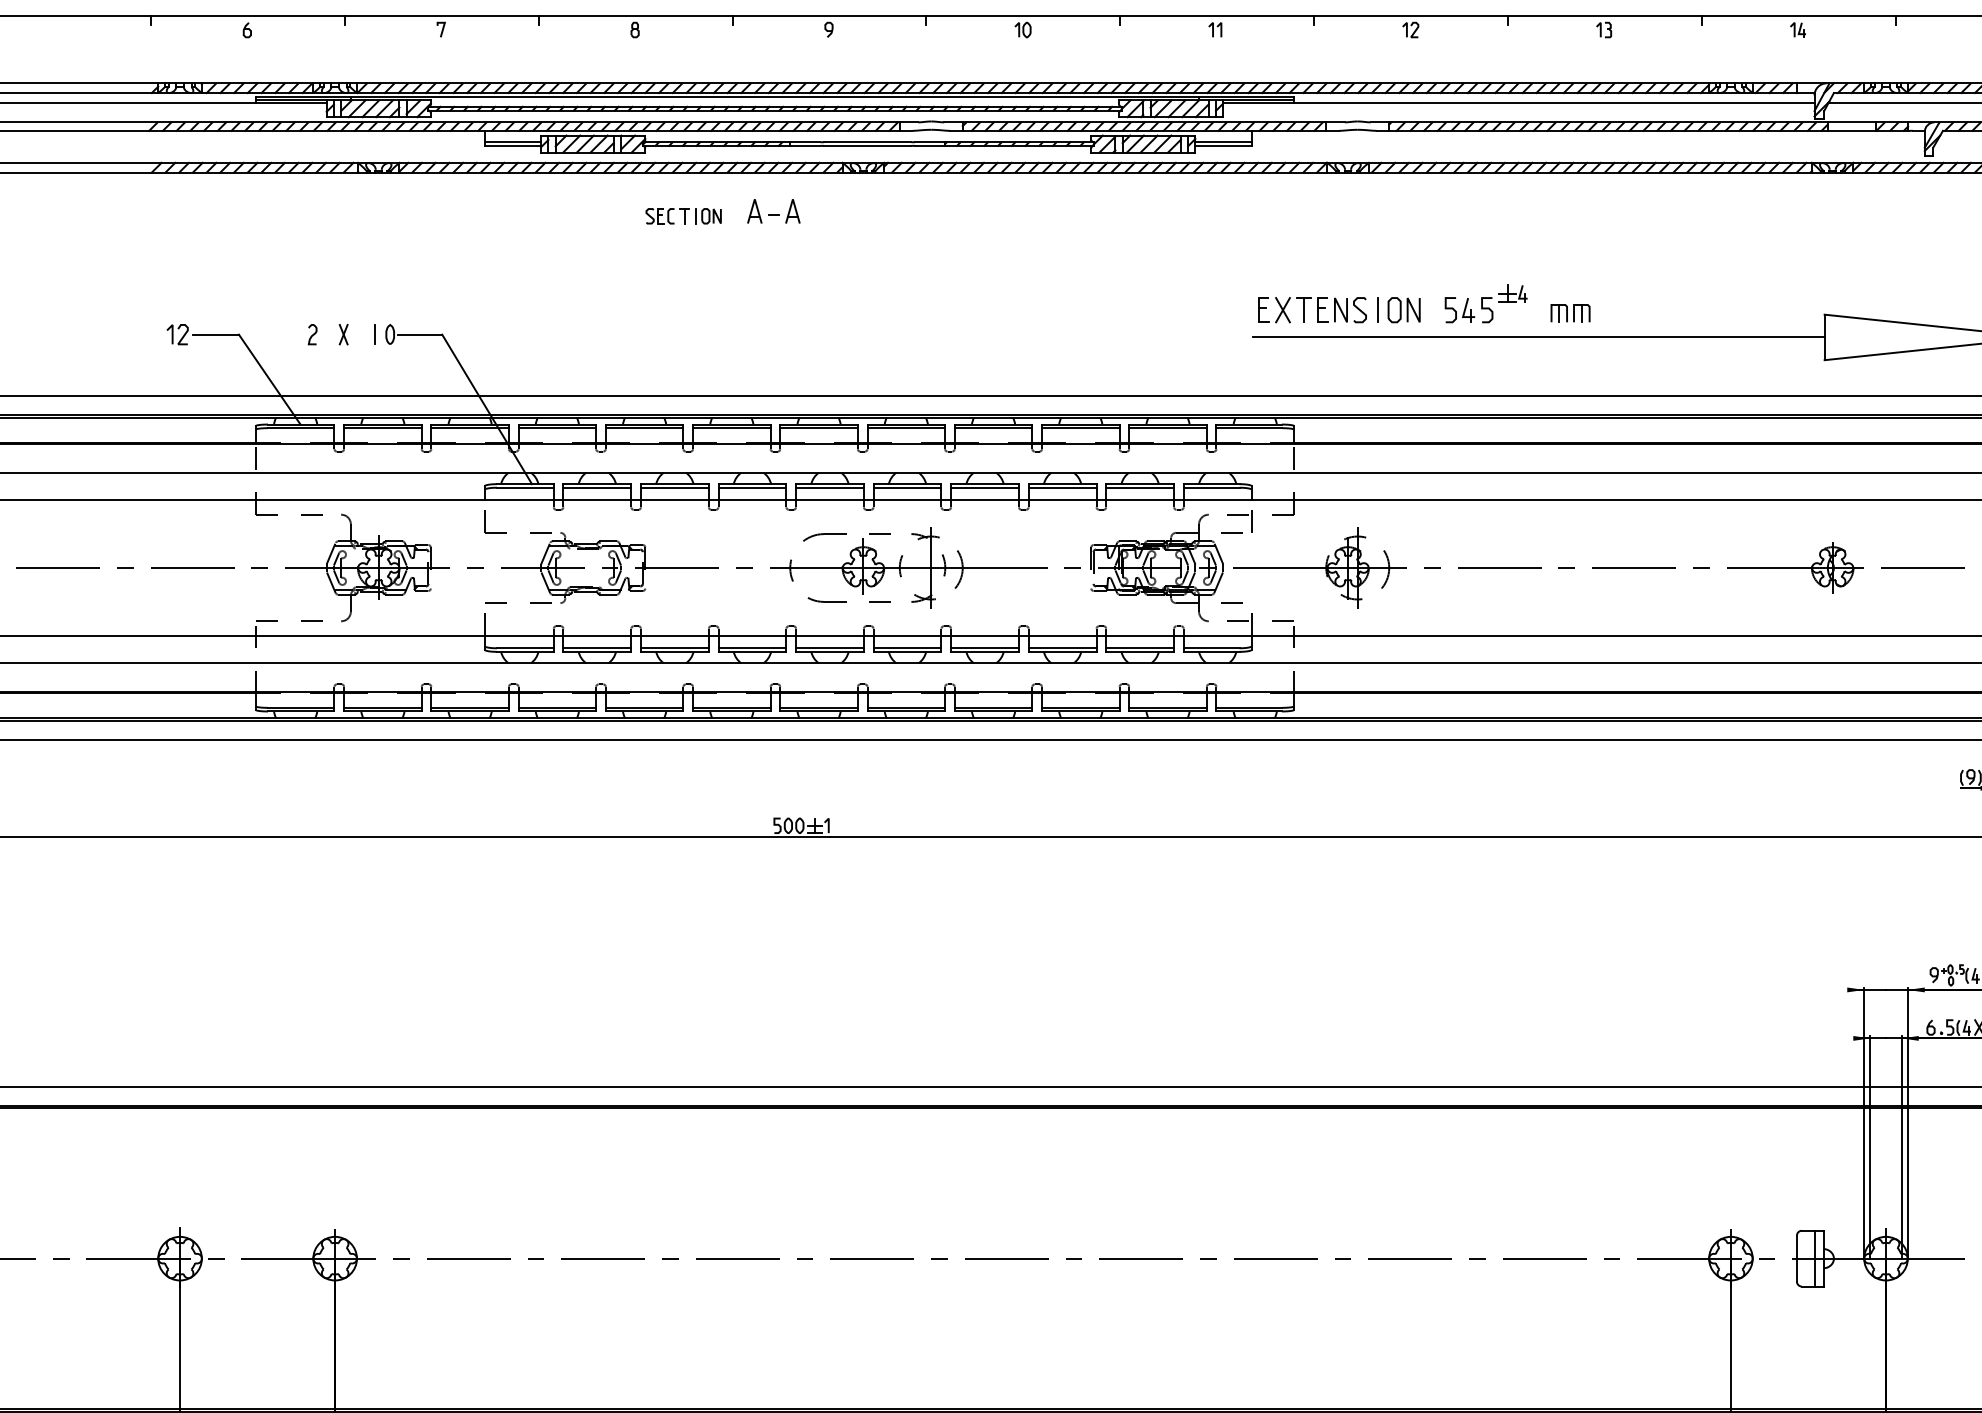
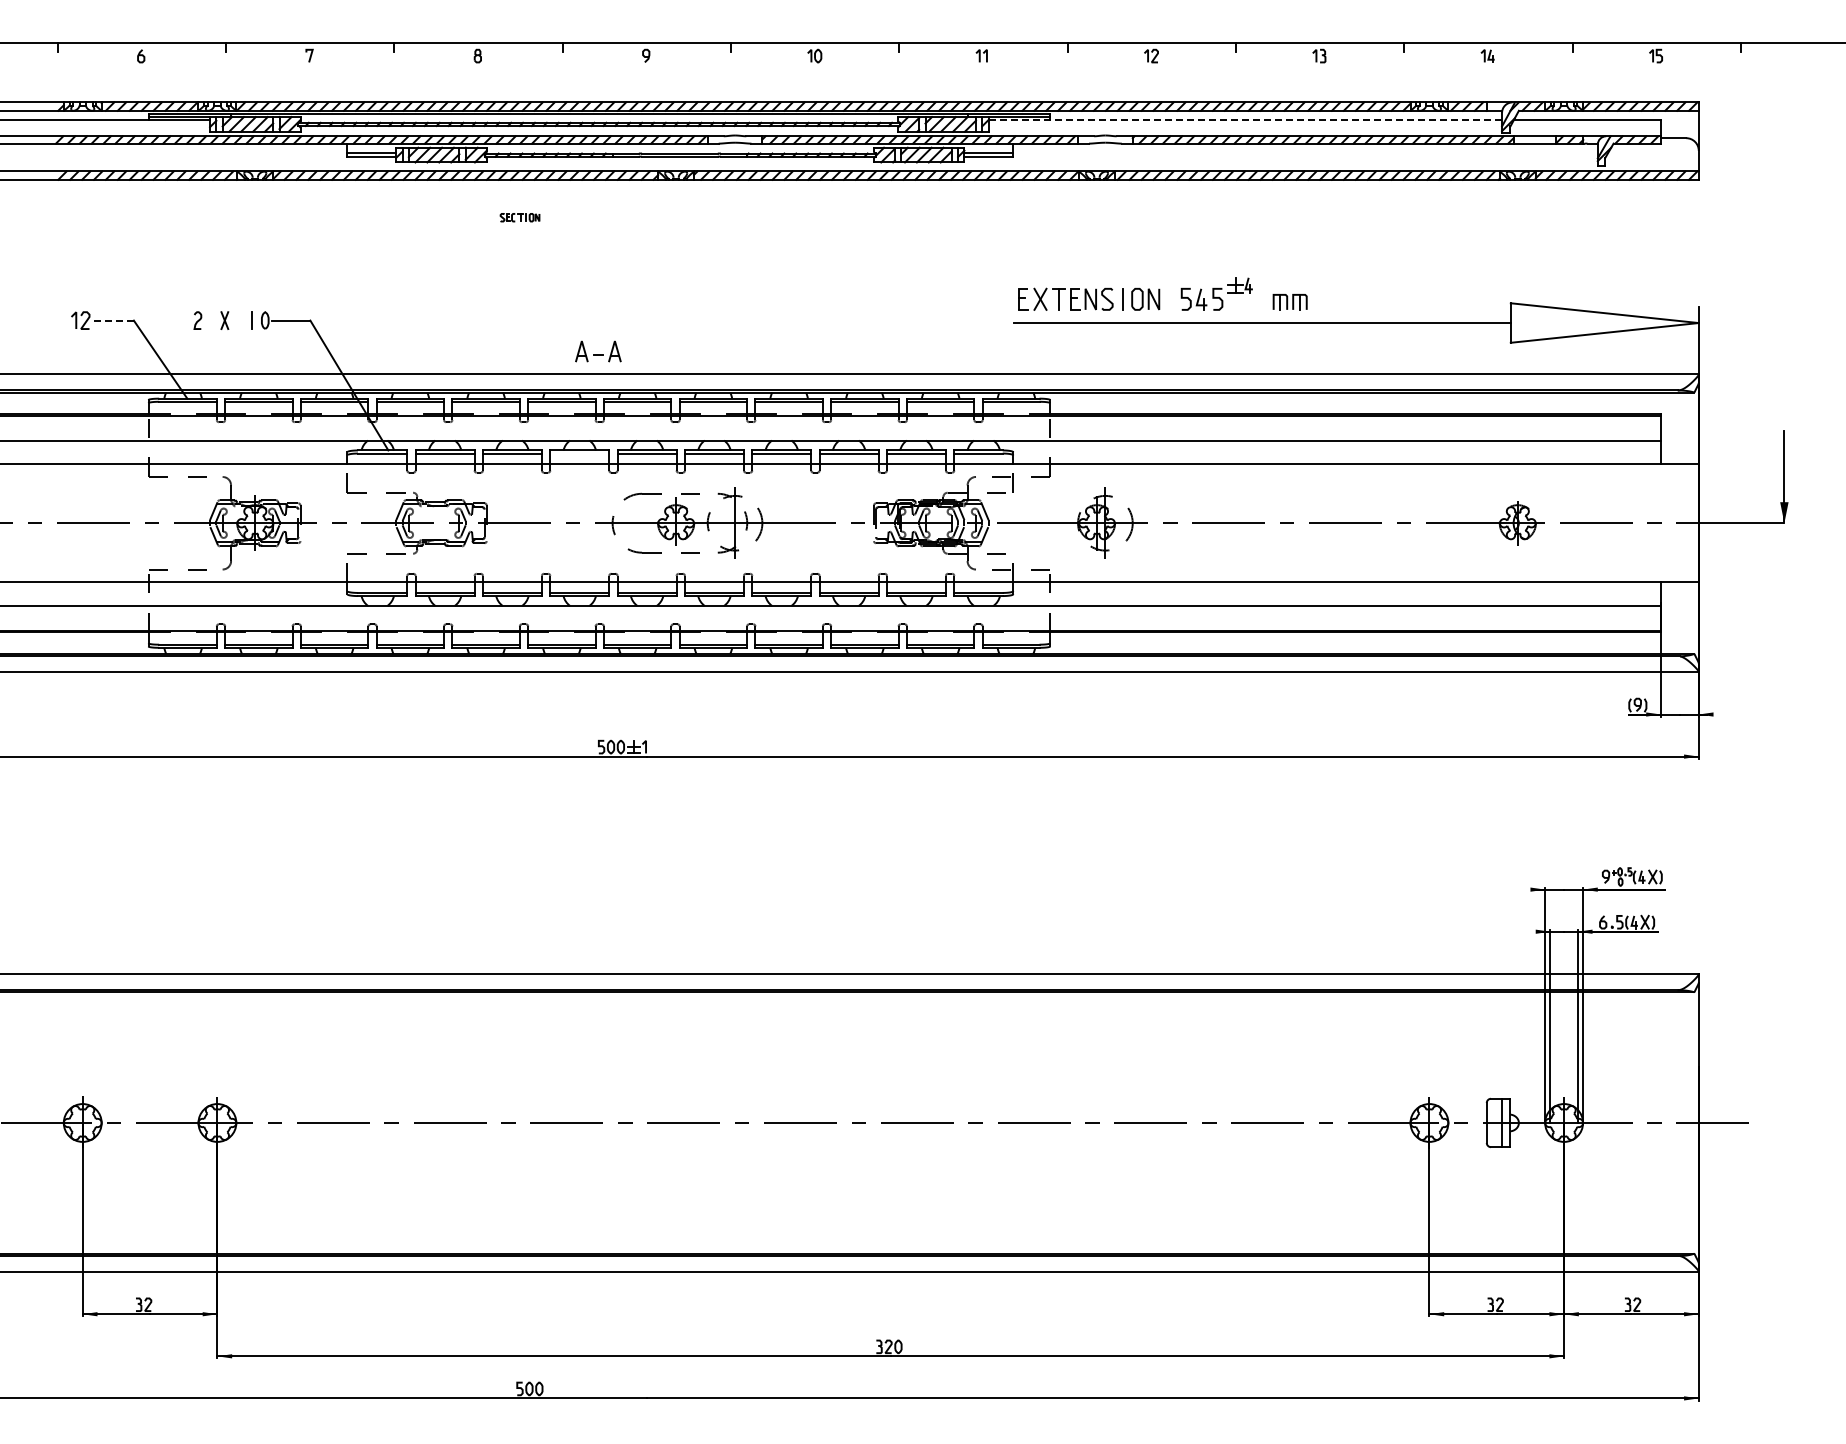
line: (1519, 103) -> (1245, 119), solid -> dashed
part: (774, 211) -> (598, 351), moved
part: (683, 215) -> (519, 217), size x0.6
line: (216, 334) -> (114, 320), solid -> dashed
line: (752, 487) -> (579, 453), removed

